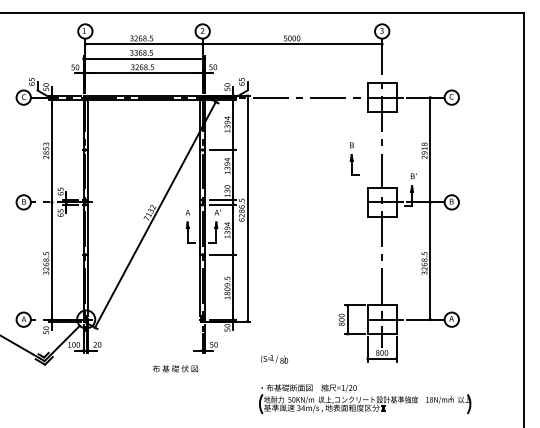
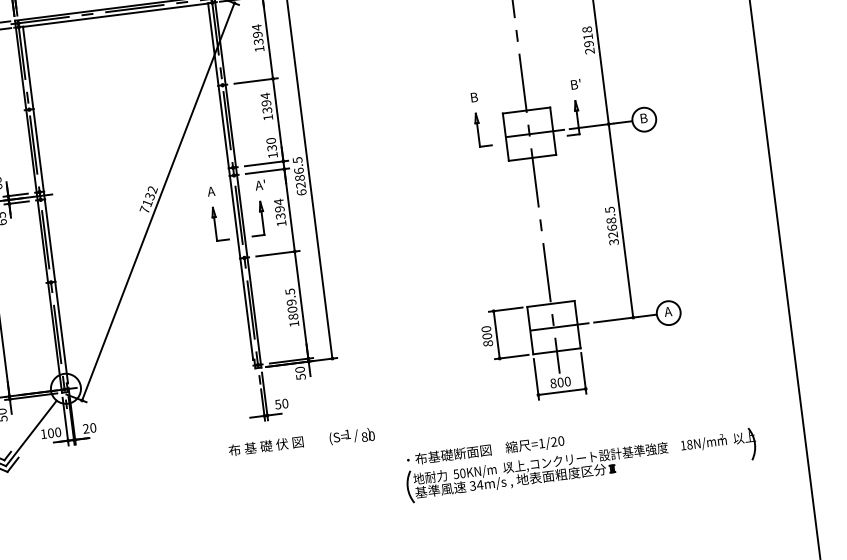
part: (354, 158) -> (481, 118), moved
text: (274, 359) -> (352, 436), moved
text: (175, 368) -> (266, 445), moved
part: (365, 399) -> (580, 457), moved

